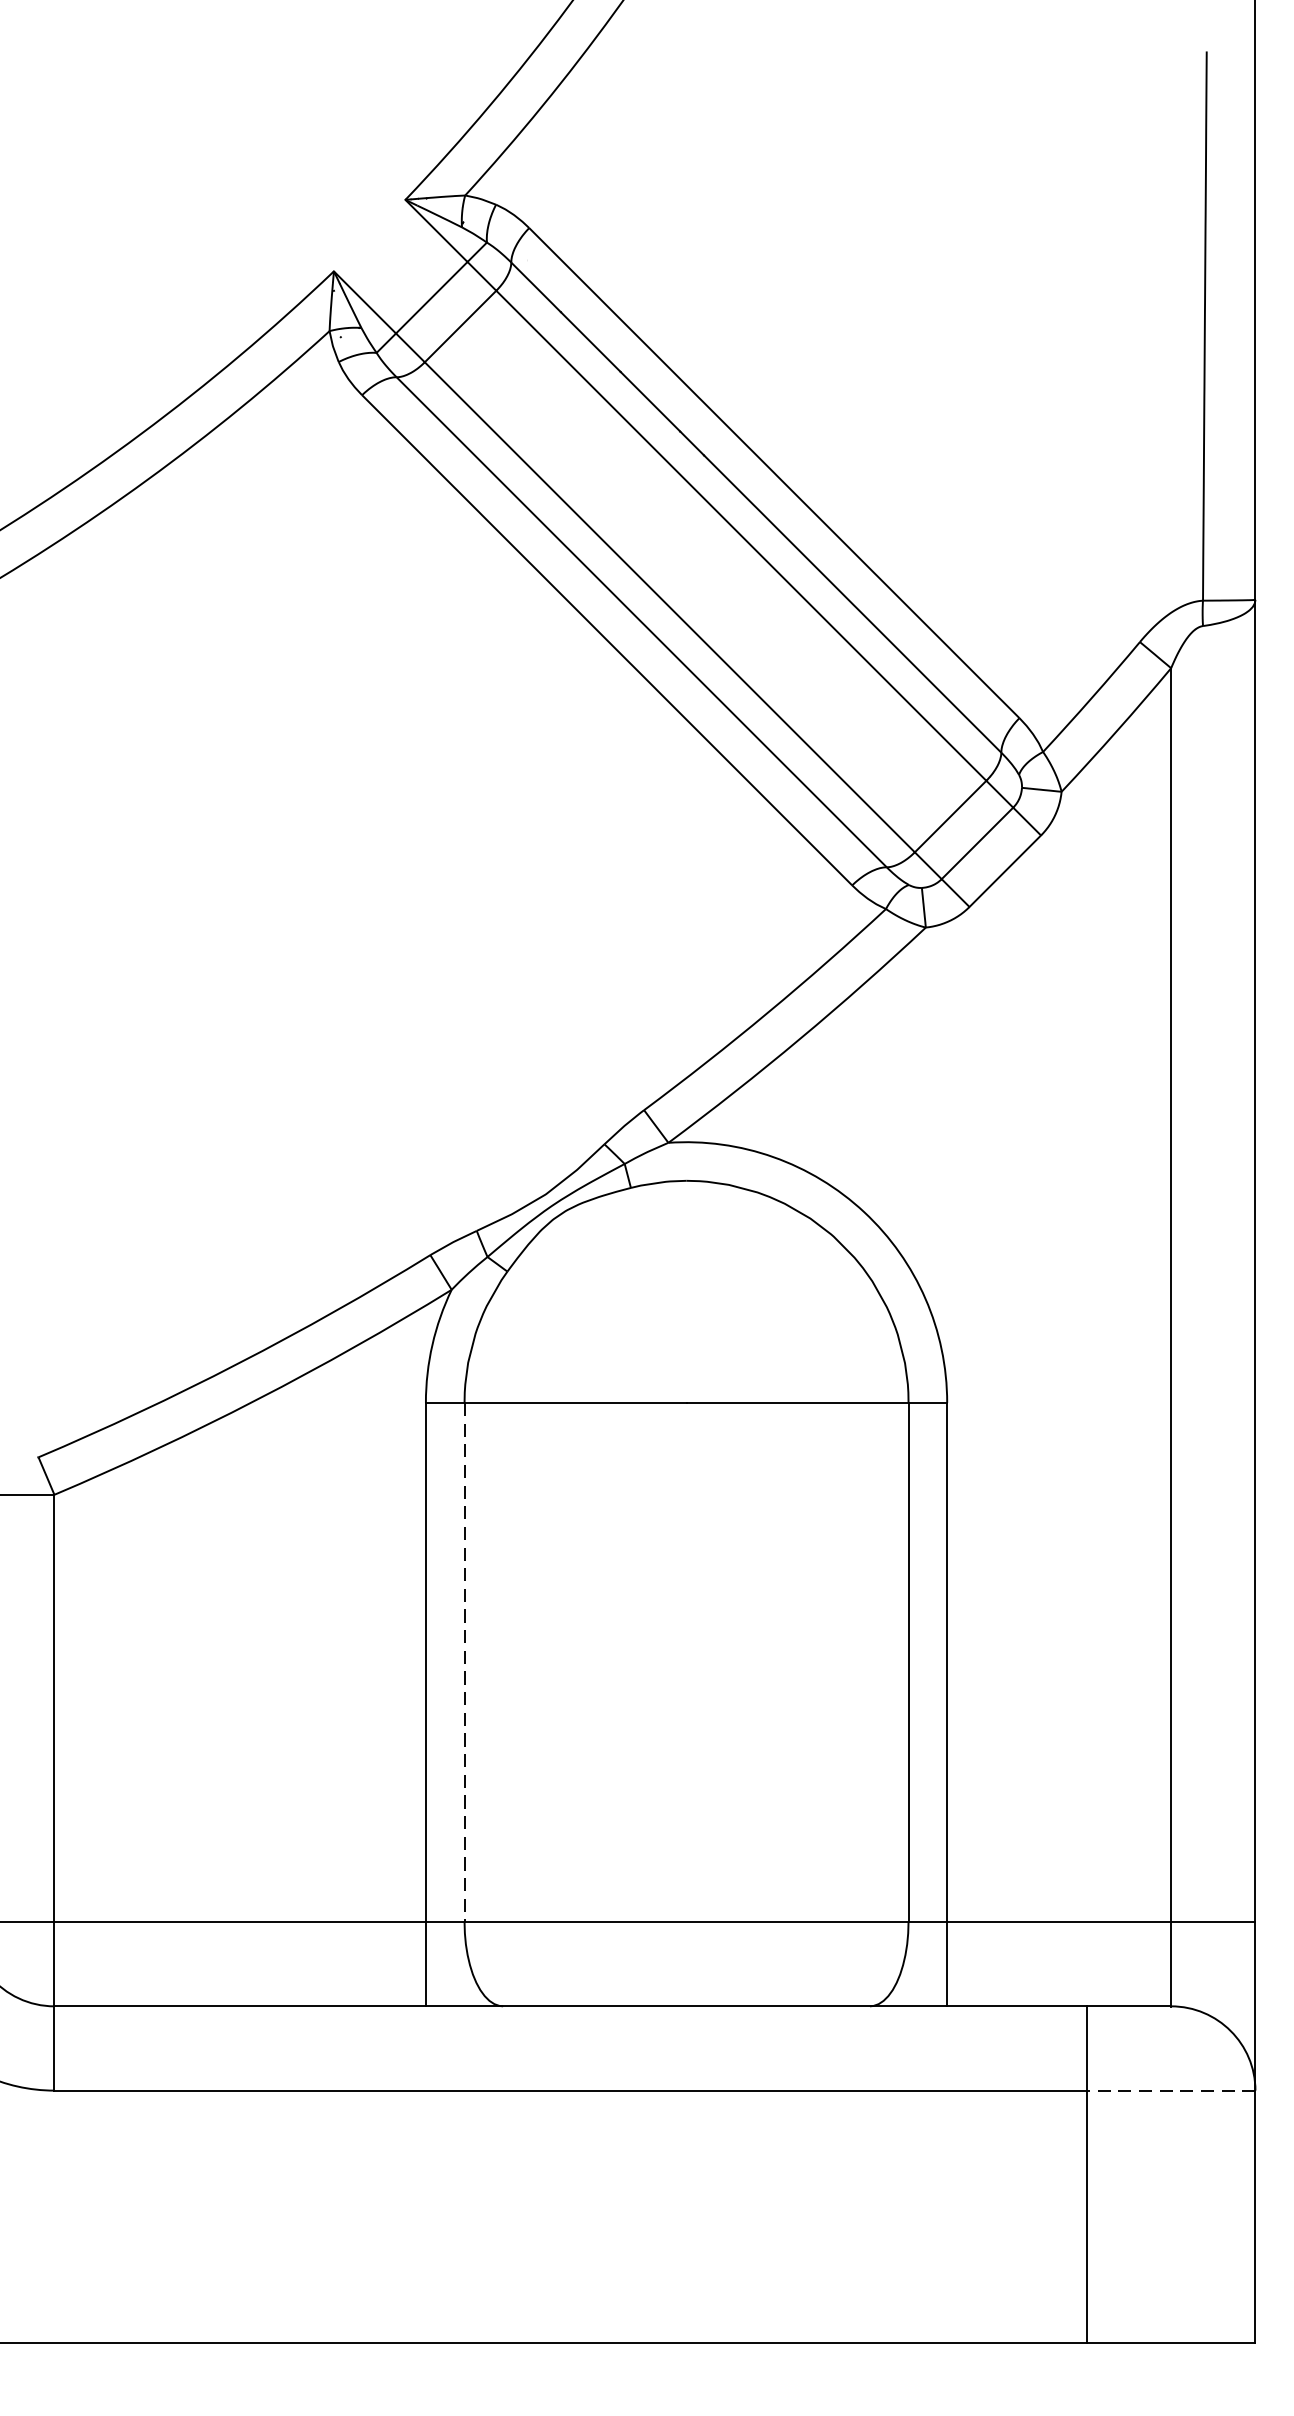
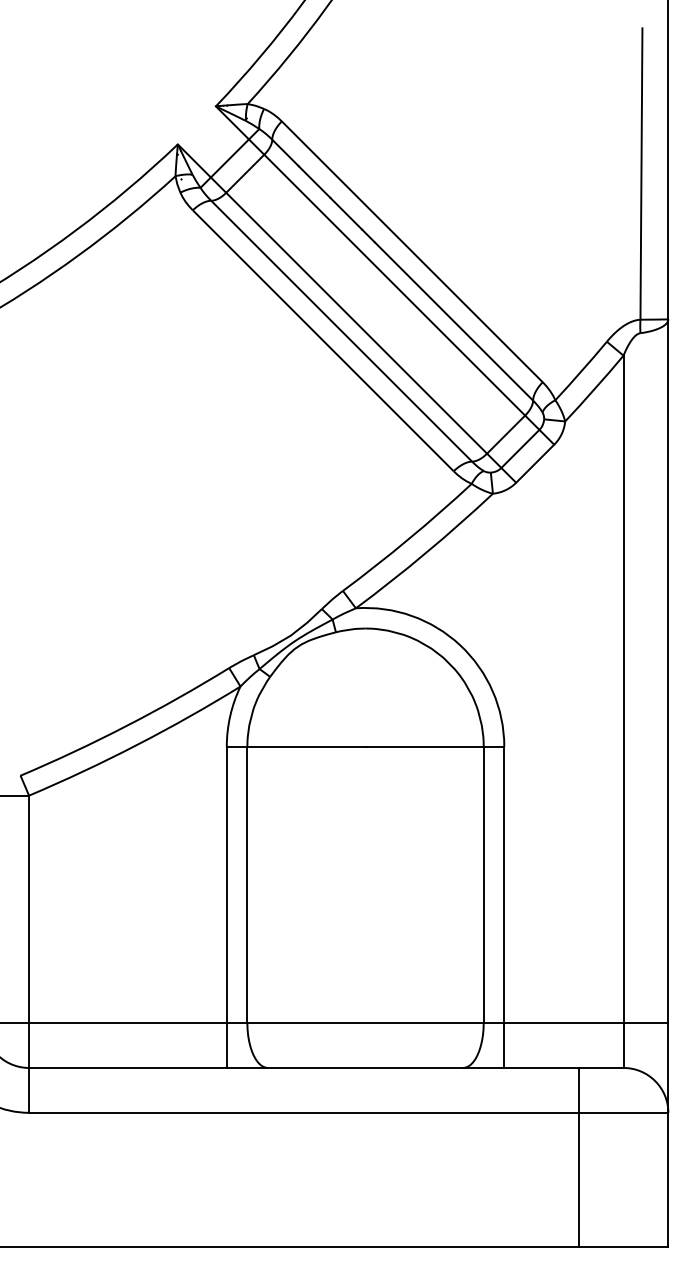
line: (464, 1663) -> (247, 885), dashed -> solid
line: (1171, 2090) -> (623, 1112), dashed -> solid

